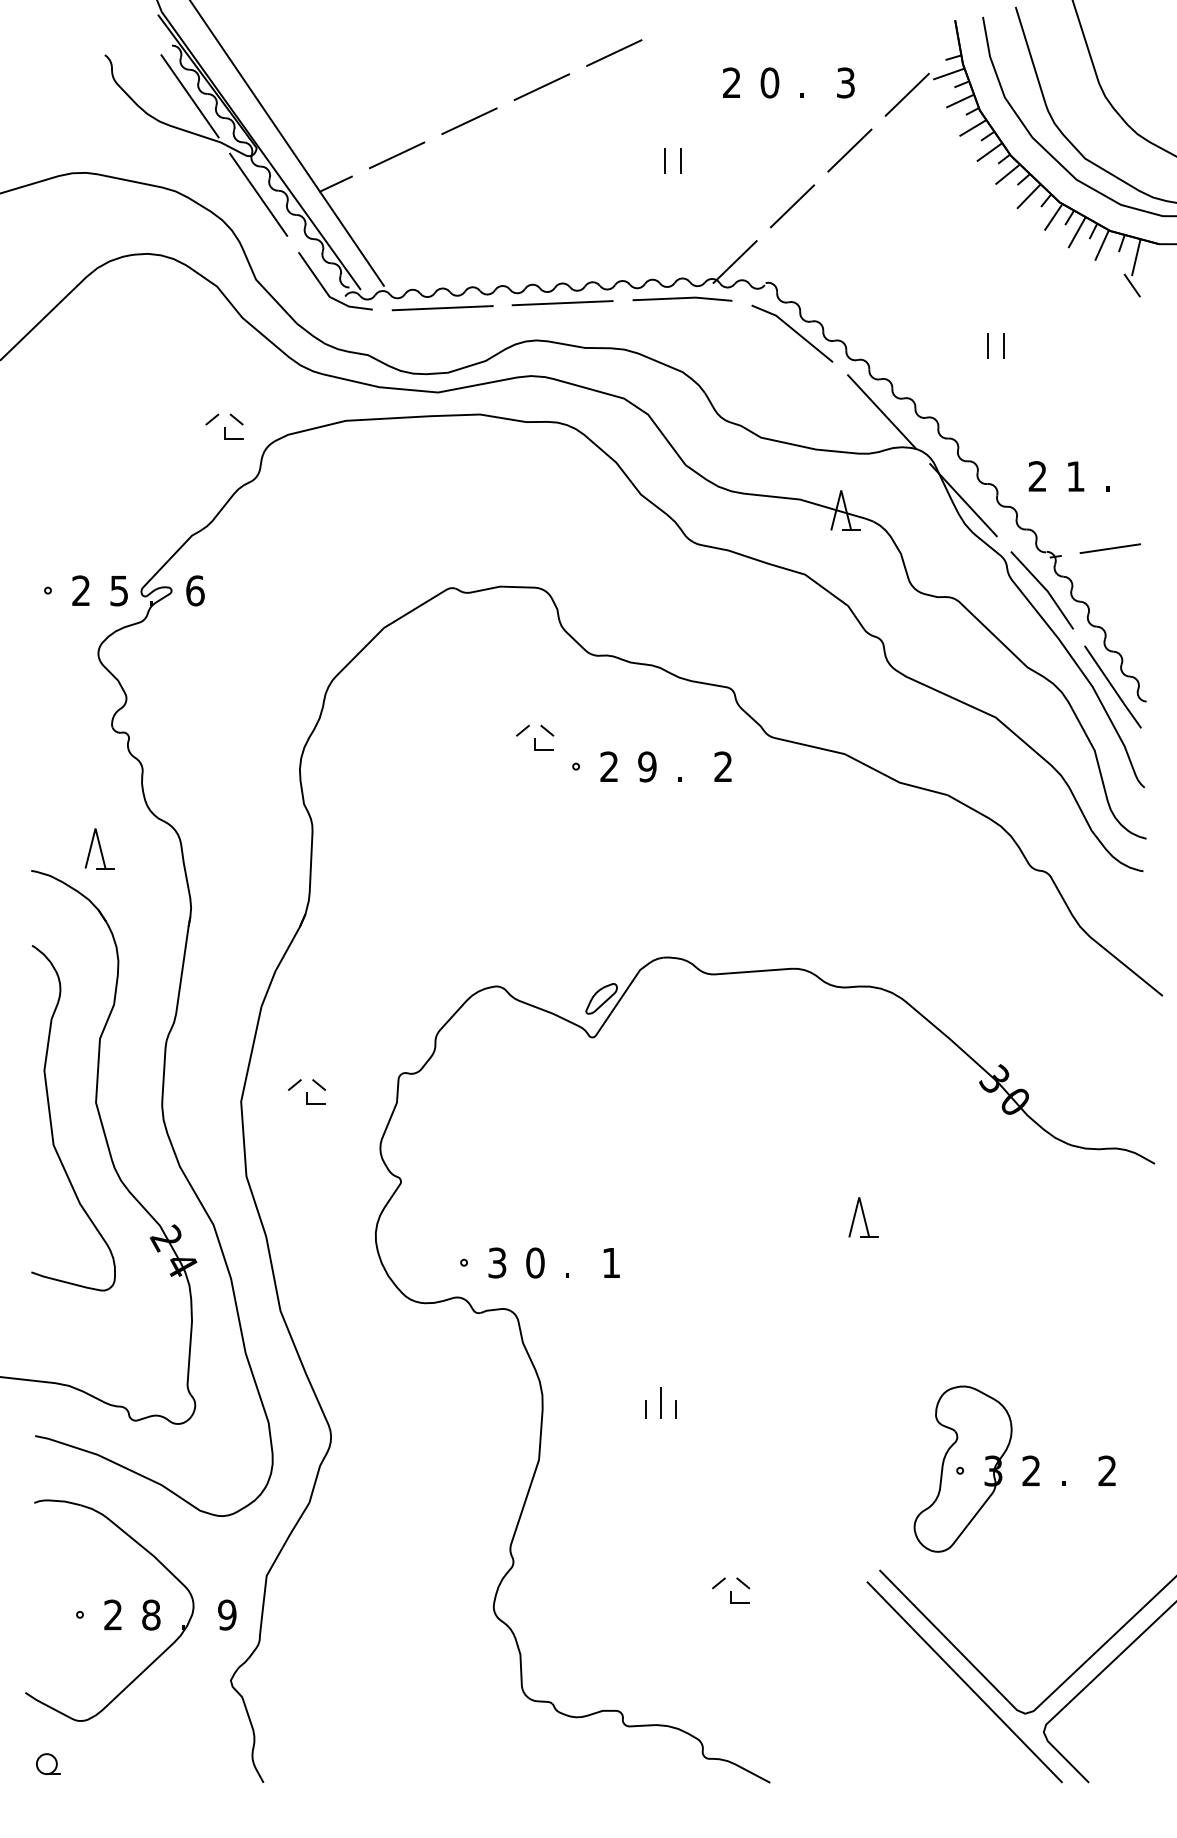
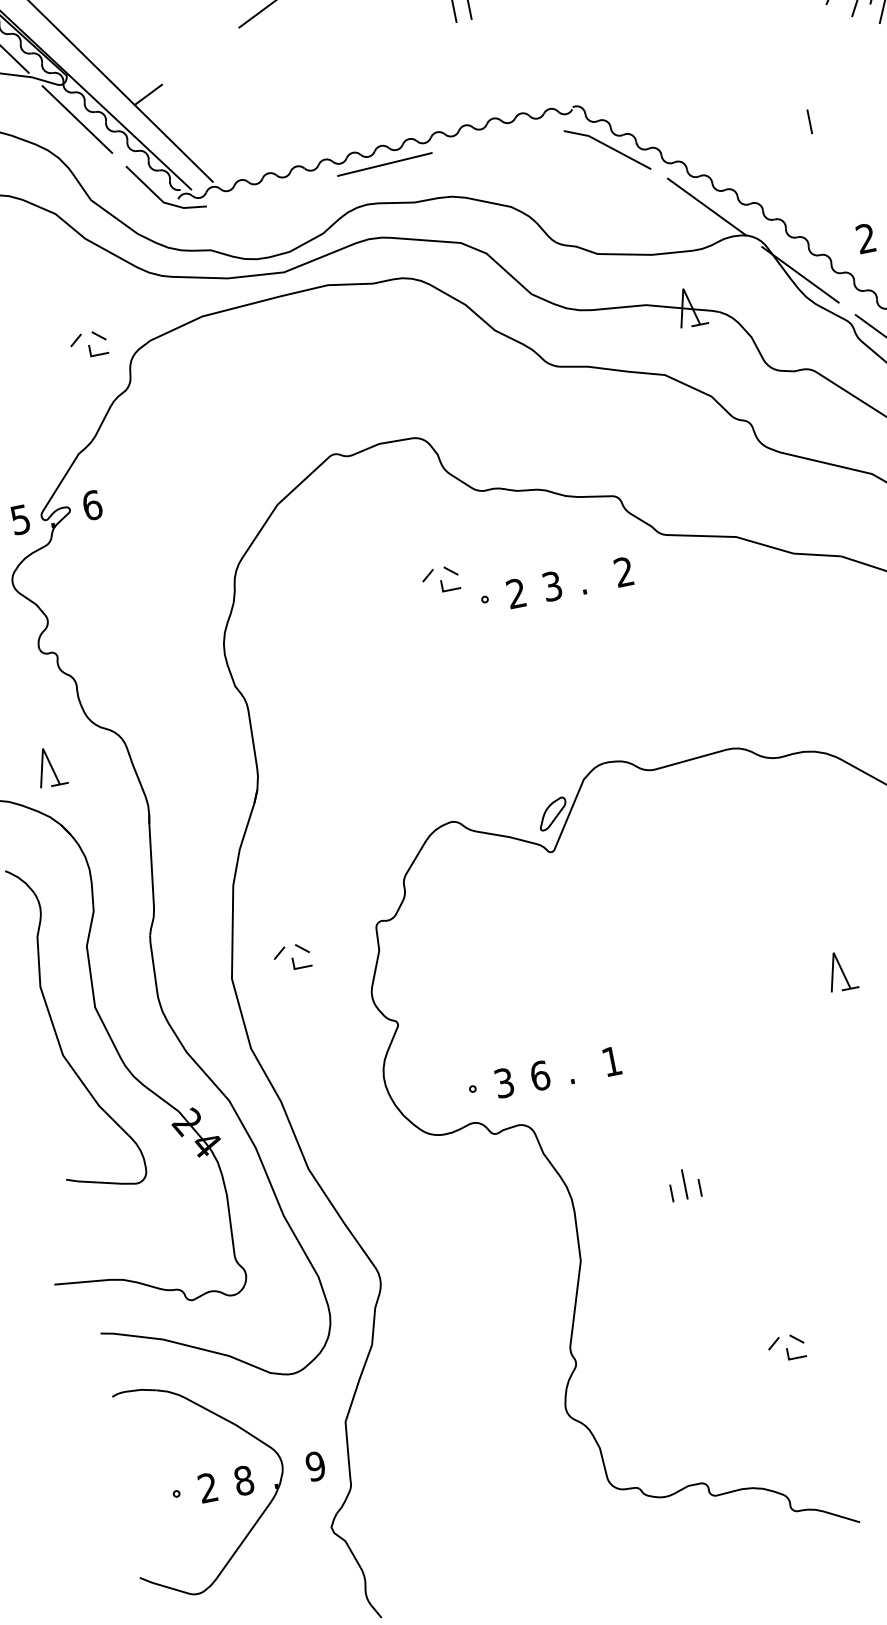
line: (396, 155) -> (200, 56), removed
line: (792, 206) -> (583, 29), removed
line: (734, 261) -> (539, 92), removed
line: (682, 298) -> (497, 137), removed
line: (442, 308) -> (272, 192), removed
line: (988, 346) -> (795, 125), removed
text: (647, 766) -> (552, 585), 9 -> 3
text: (535, 1262) -> (540, 1075), 0 -> 6

